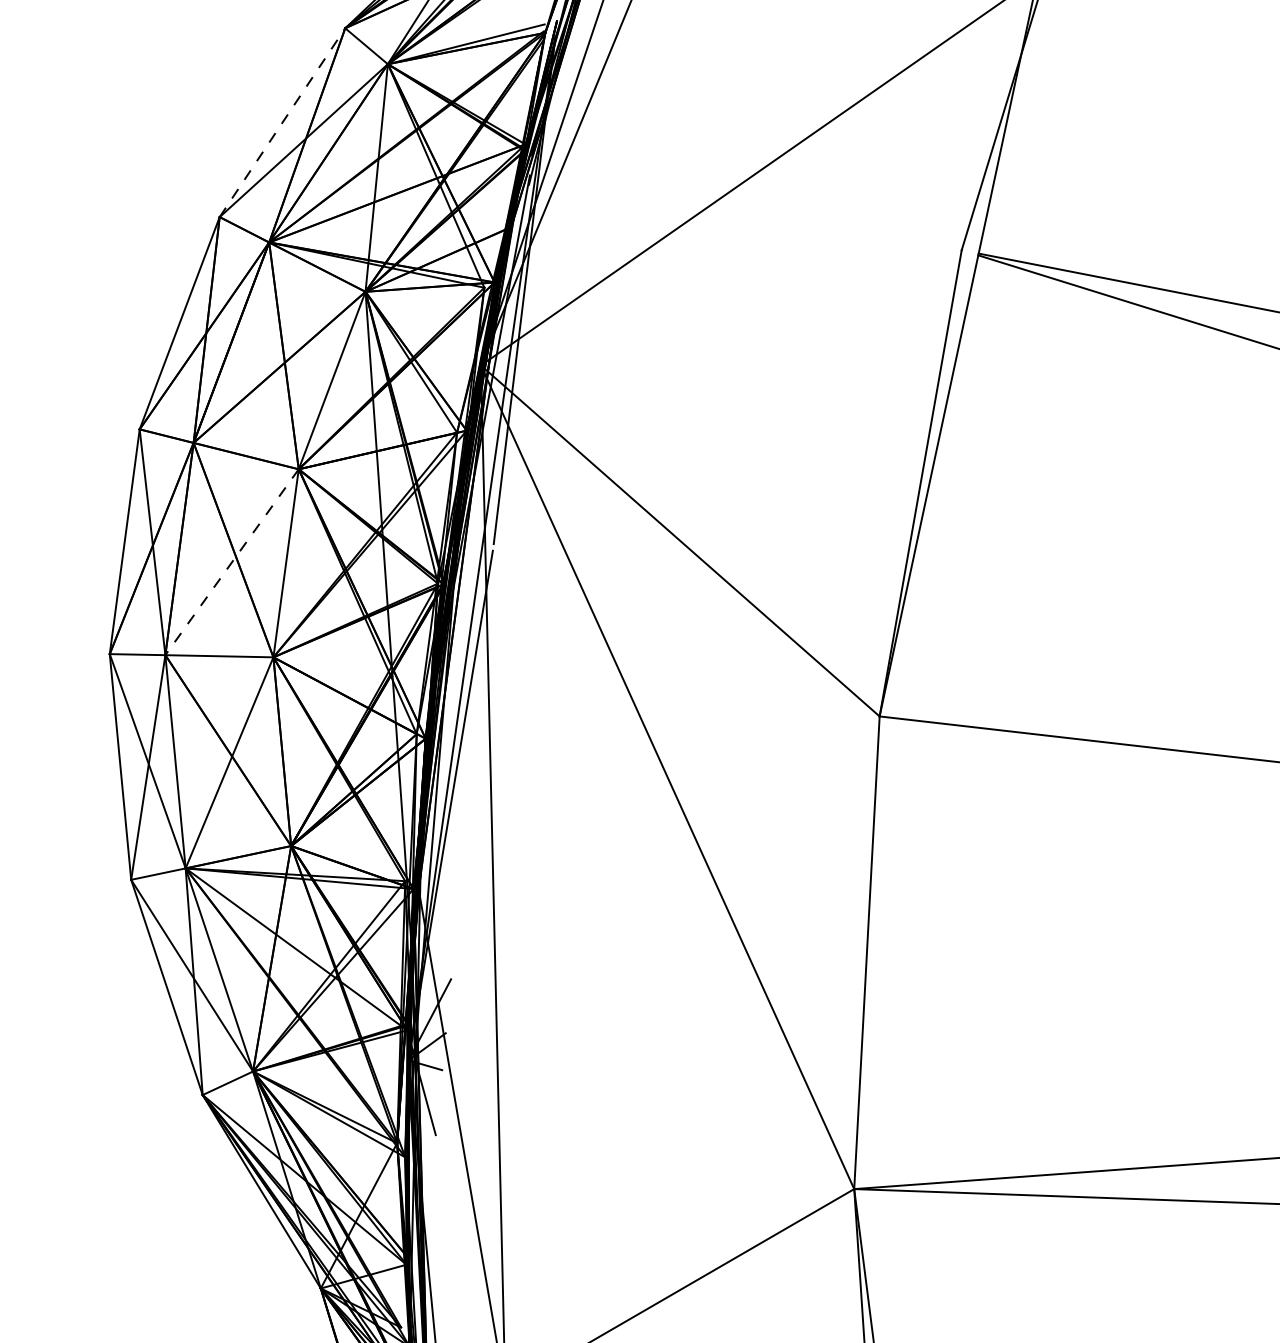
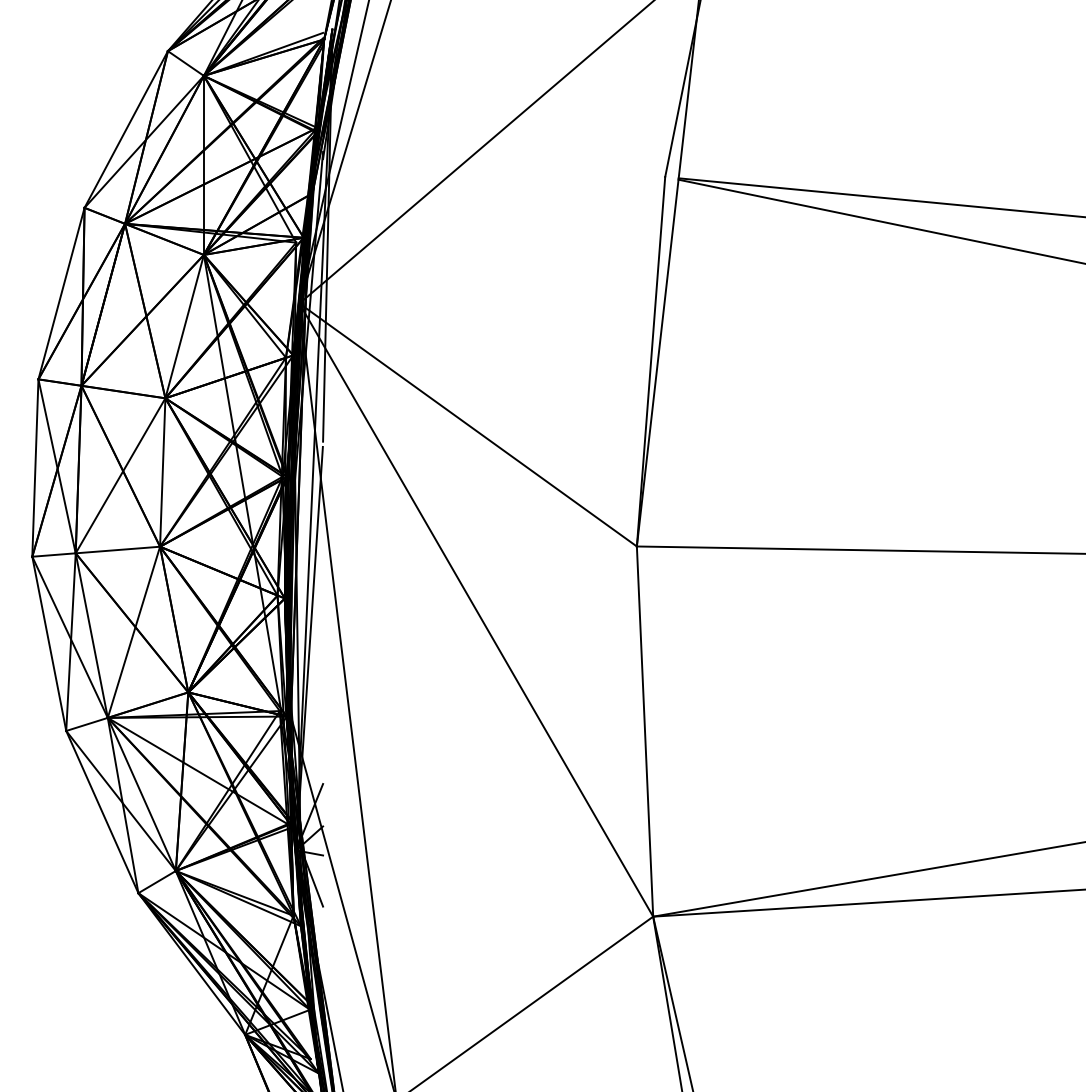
line: (282, 122) -> (126, 129), dashed -> solid
line: (232, 561) -> (120, 475), dashed -> solid

